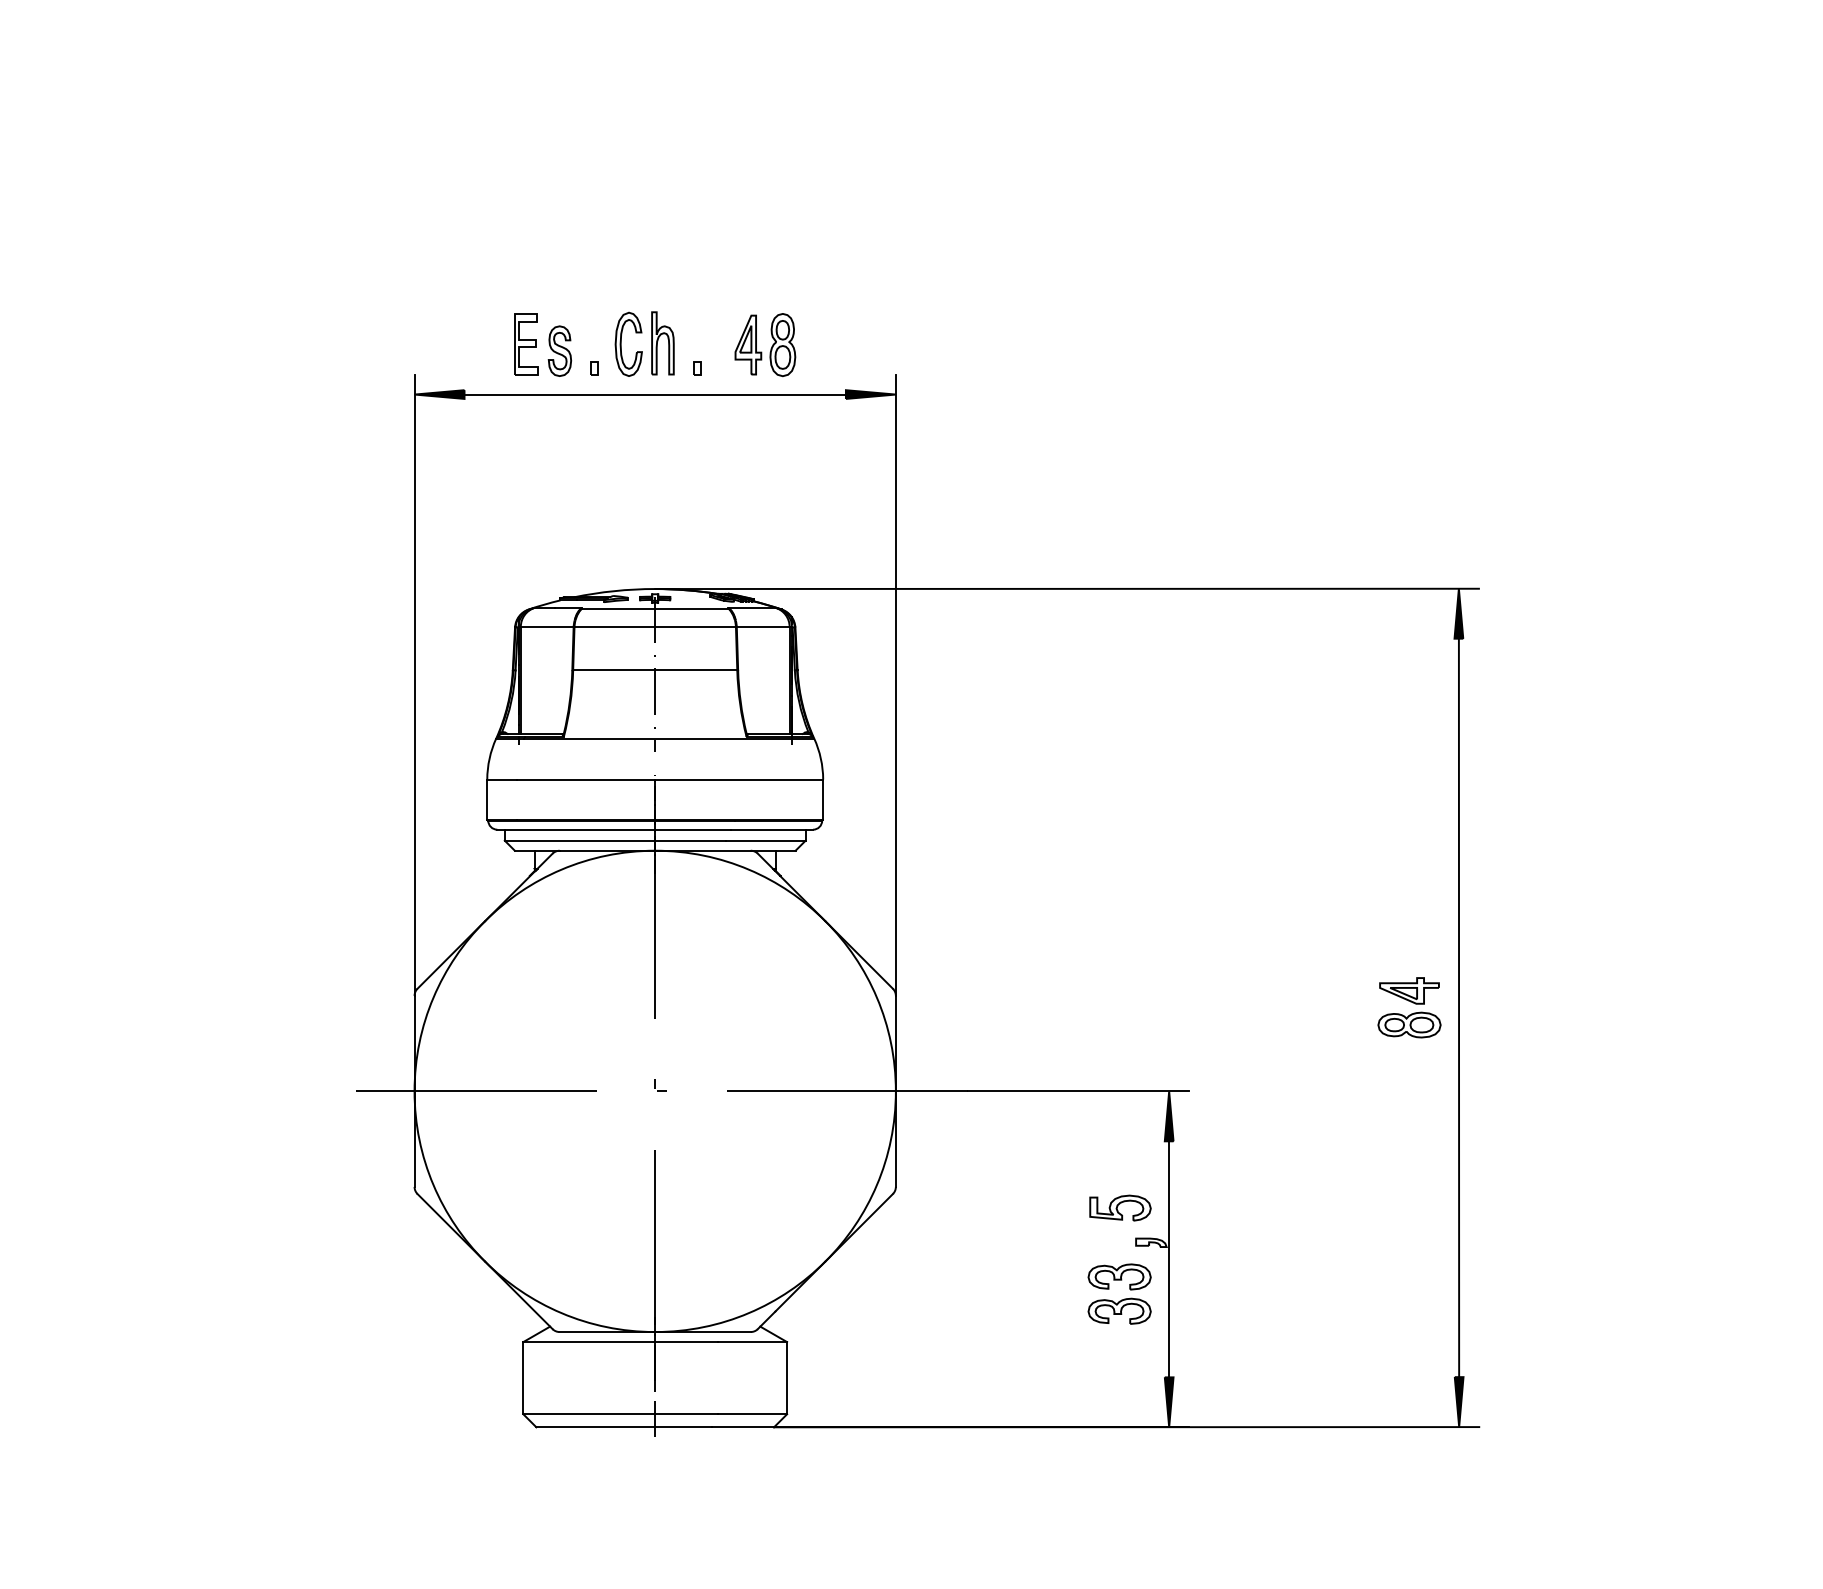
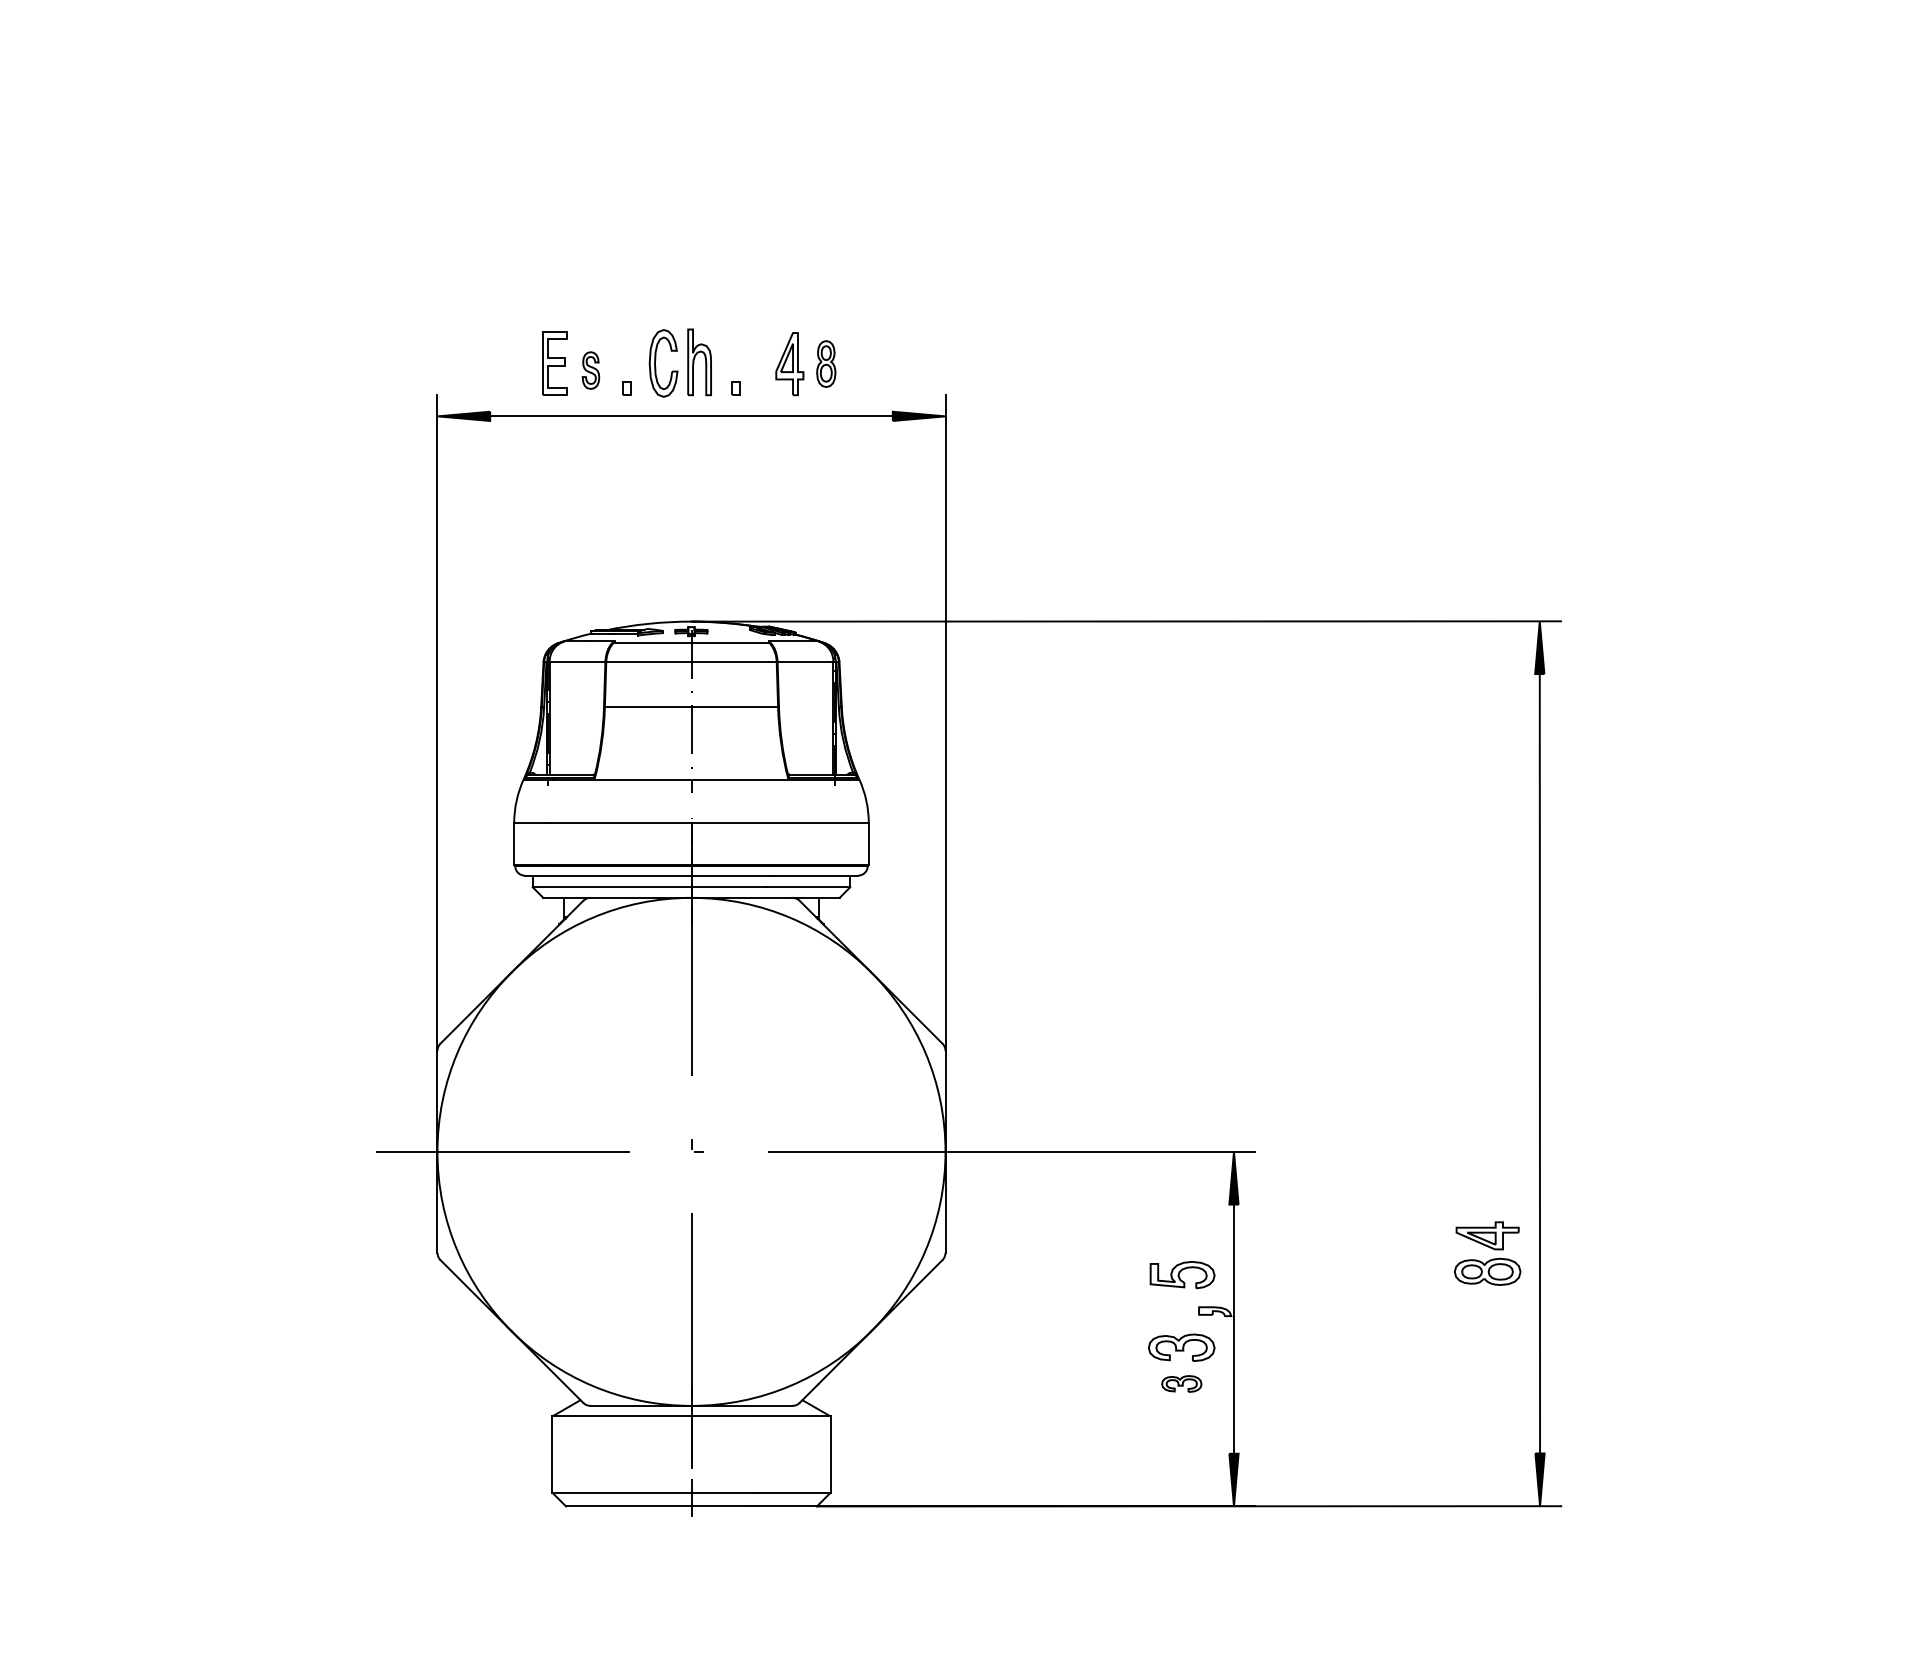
part: (783, 344) -> (826, 363), size x0.7
part: (559, 351) -> (590, 370), size x0.7
part: (1409, 1007) -> (1487, 1253), moved
part: (1119, 1310) -> (1181, 1383), size x0.6

